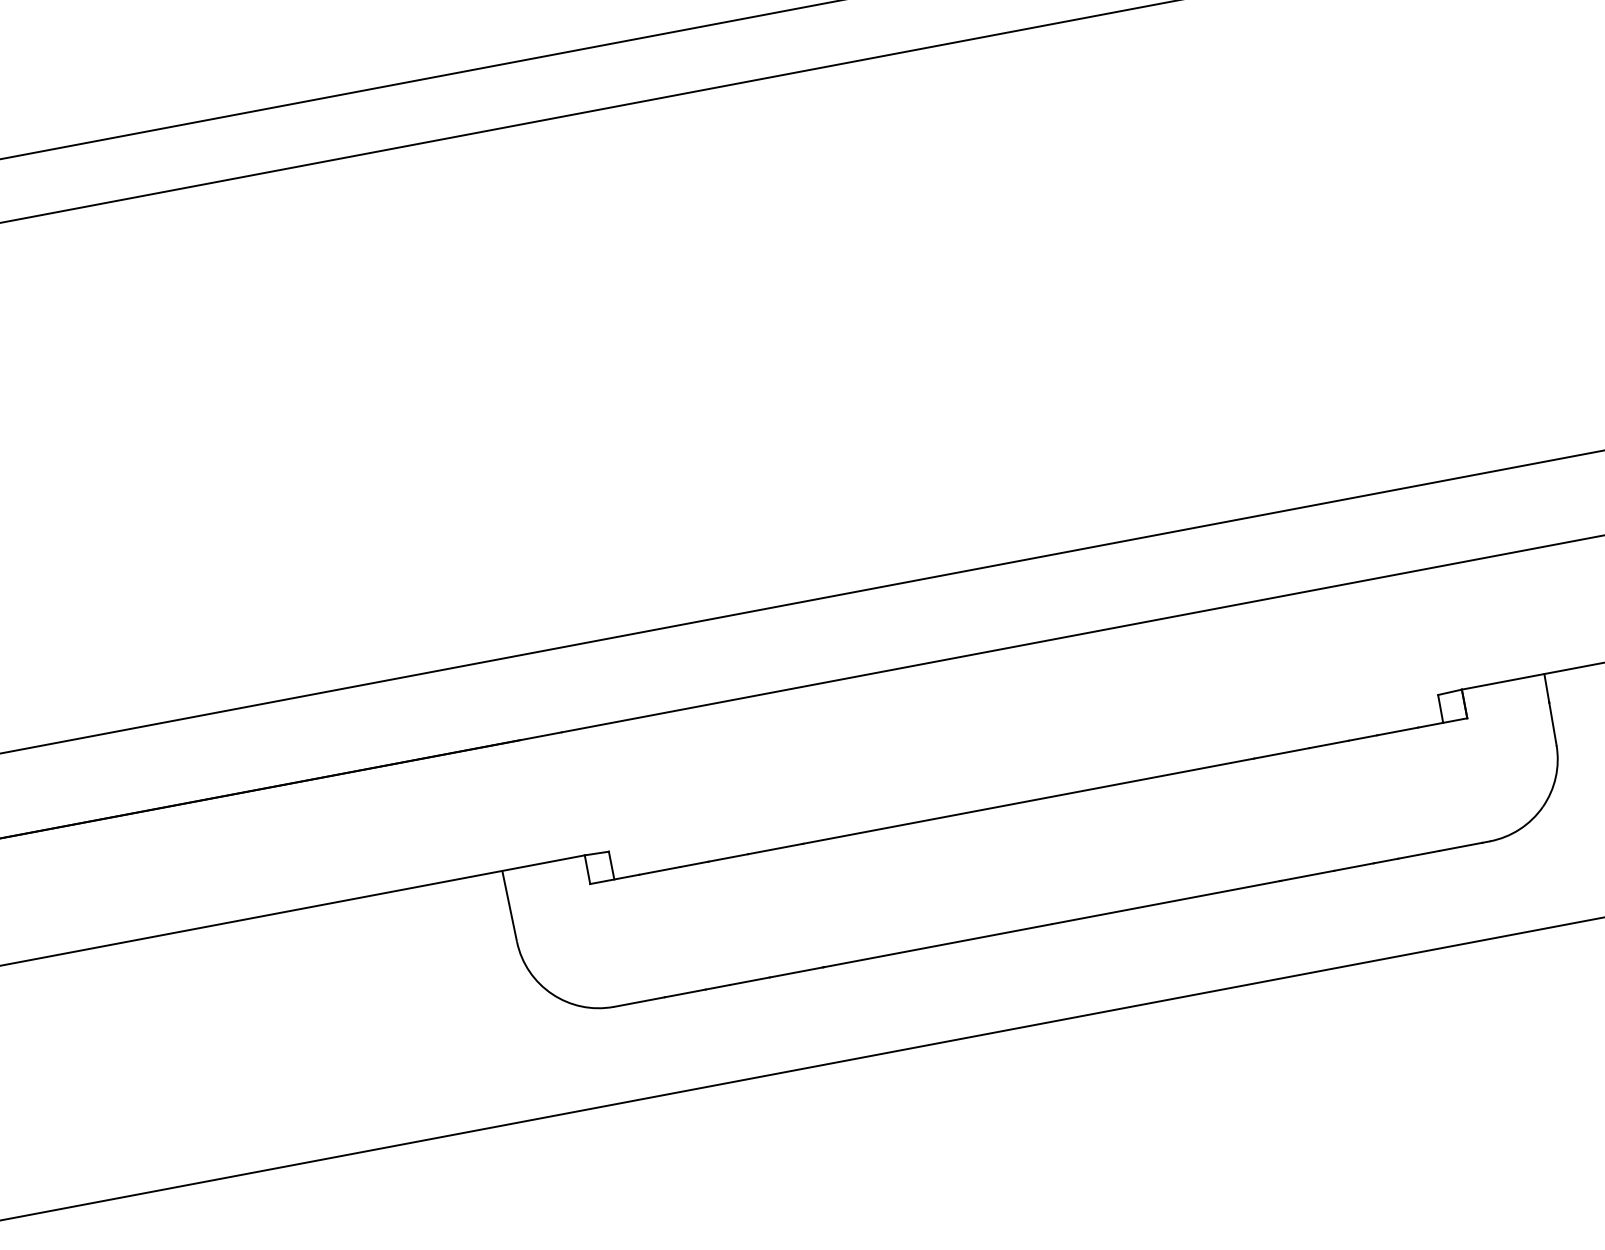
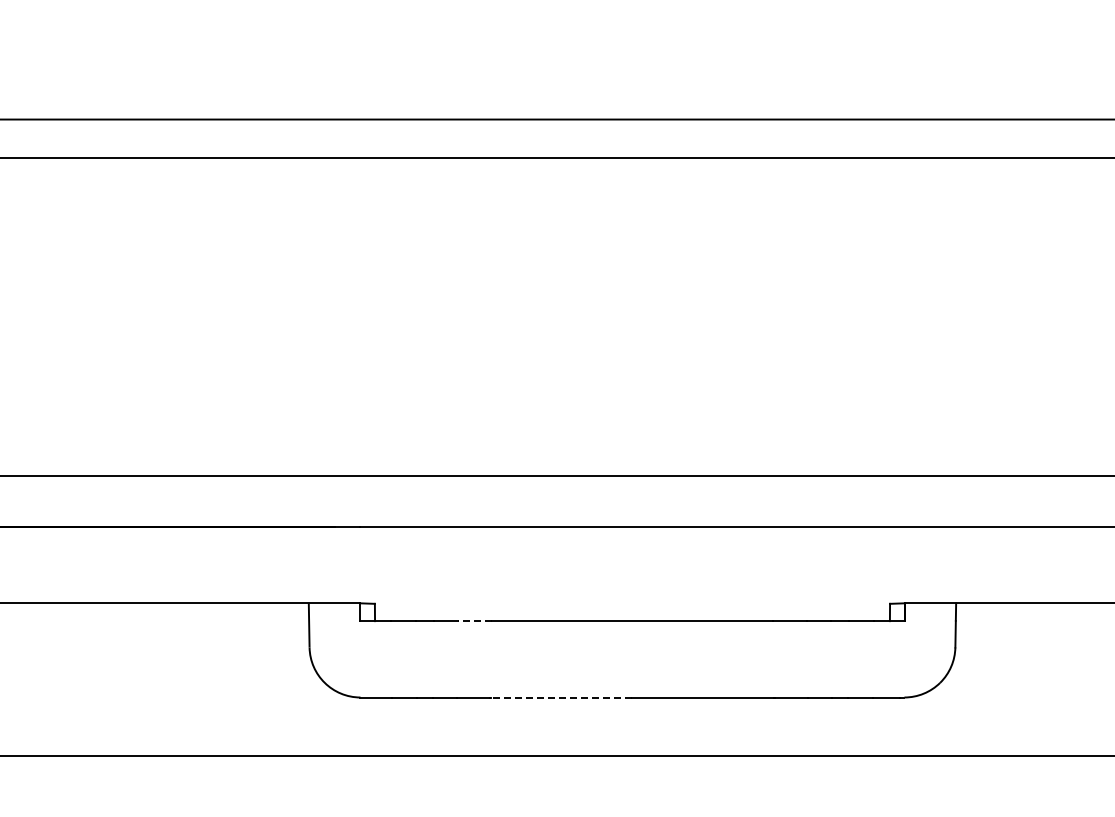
line: (774, 849) -> (474, 621), solid -> dashed
line: (937, 945) -> (561, 697), solid -> dashed

